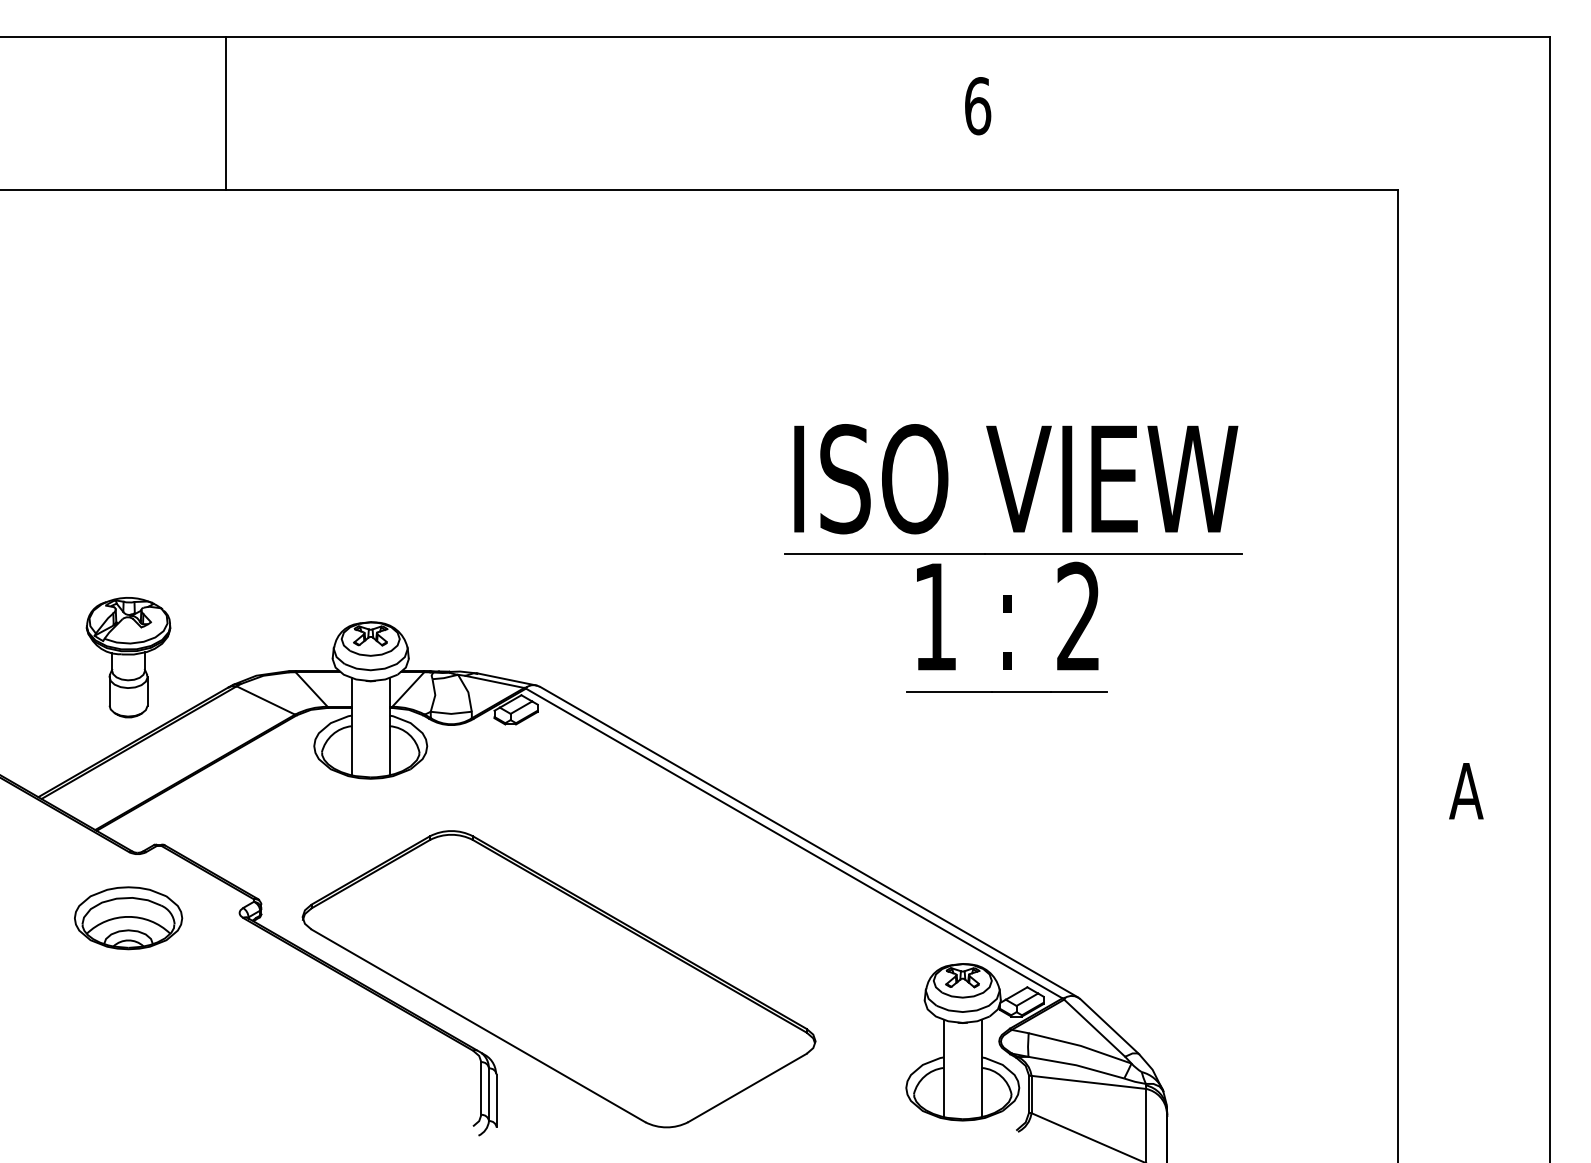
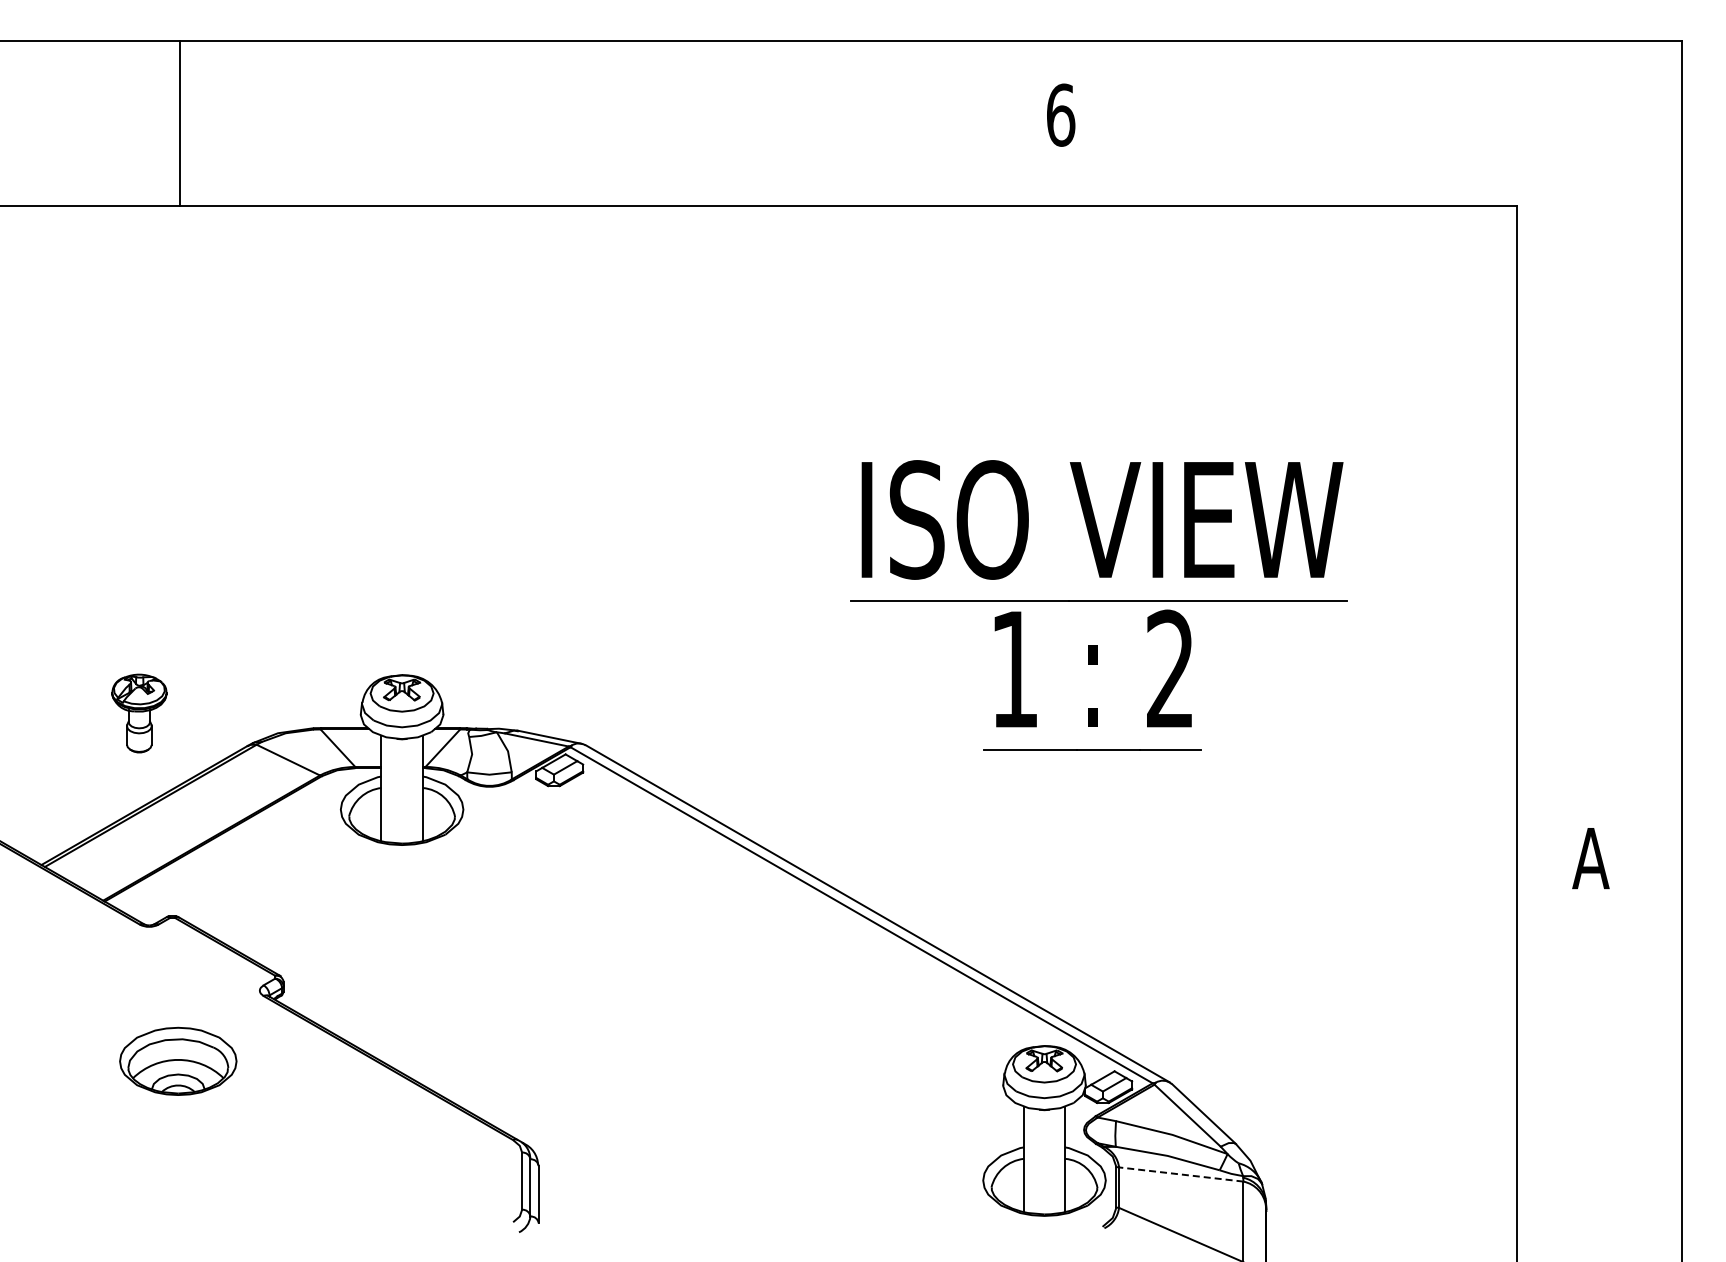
line: (225, 112) -> (179, 122), moved
part: (128, 657) -> (139, 713), size x0.6
part: (128, 917) -> (178, 1060), moved
part: (559, 979) -> (606, 1062), removed
line: (1089, 1082) -> (1181, 1174), solid -> dashed

